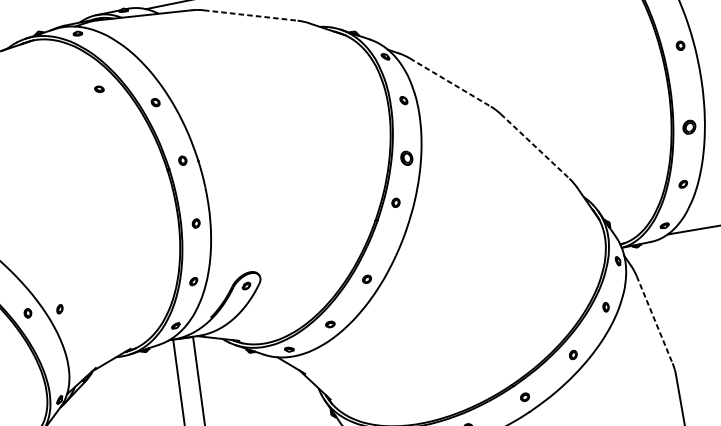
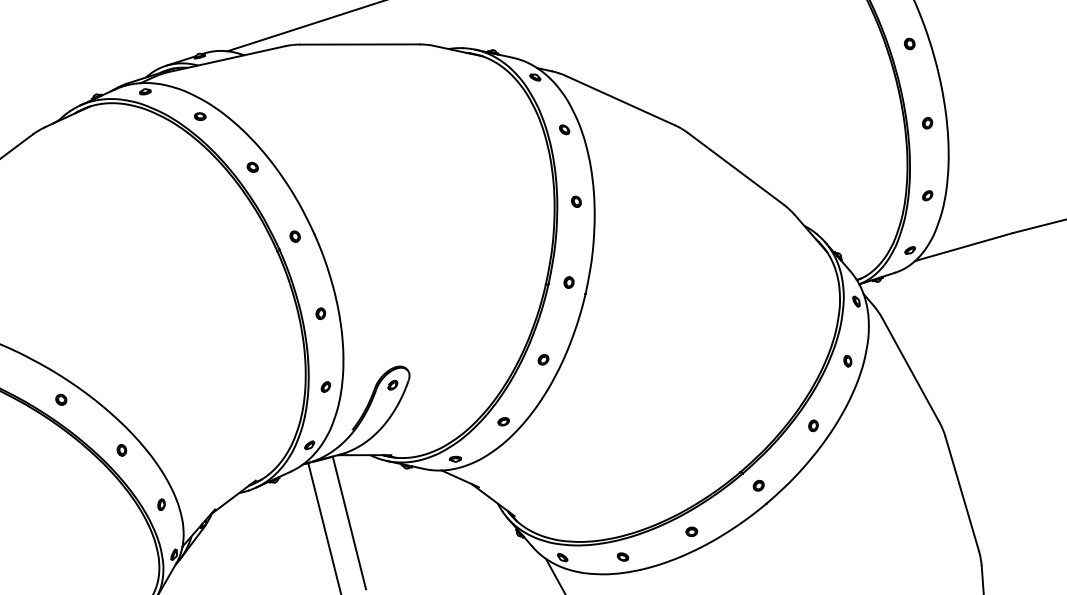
line: (251, 15) -> (360, 44), dashed -> solid
part: (680, 45) -> (909, 43), moved
line: (450, 82) -> (620, 100), dashed -> solid
part: (99, 89) -> (200, 116), moved
part: (689, 127) -> (927, 123), size x0.62
line: (535, 146) -> (736, 168), dashed -> solid
part: (406, 157) -> (576, 201), size x0.62
part: (395, 202) -> (568, 282), moved
part: (59, 309) -> (161, 504), moved
line: (654, 320) -> (910, 370), dashed -> solid

